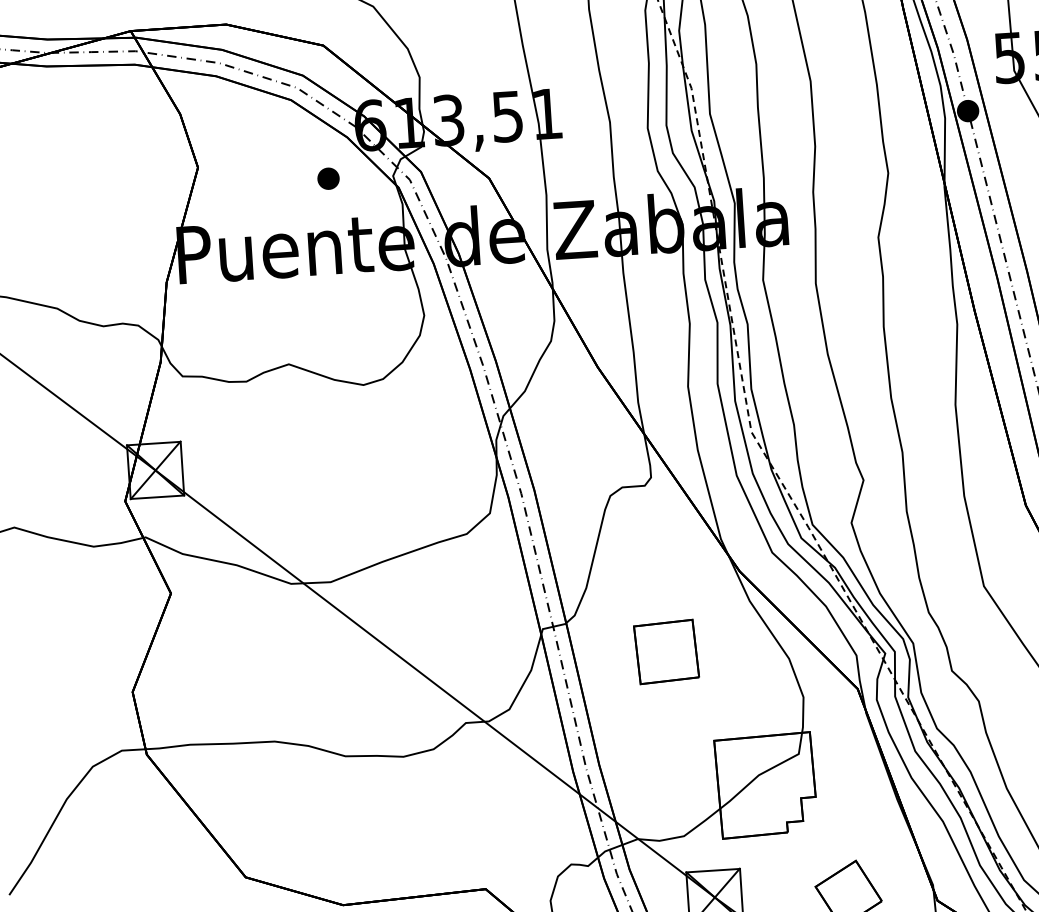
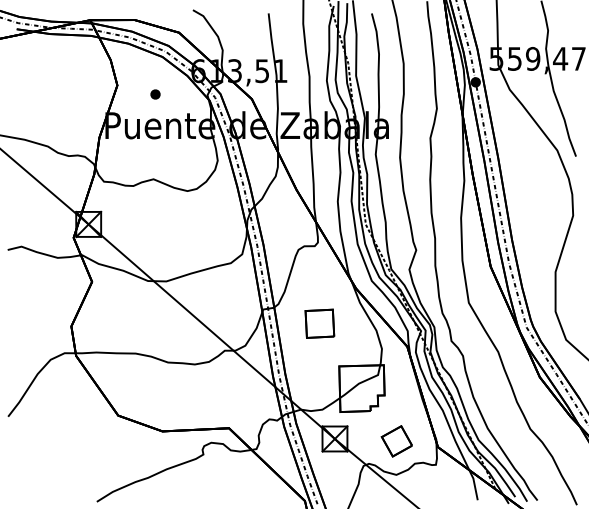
part: (328, 178) -> (155, 94), moved

